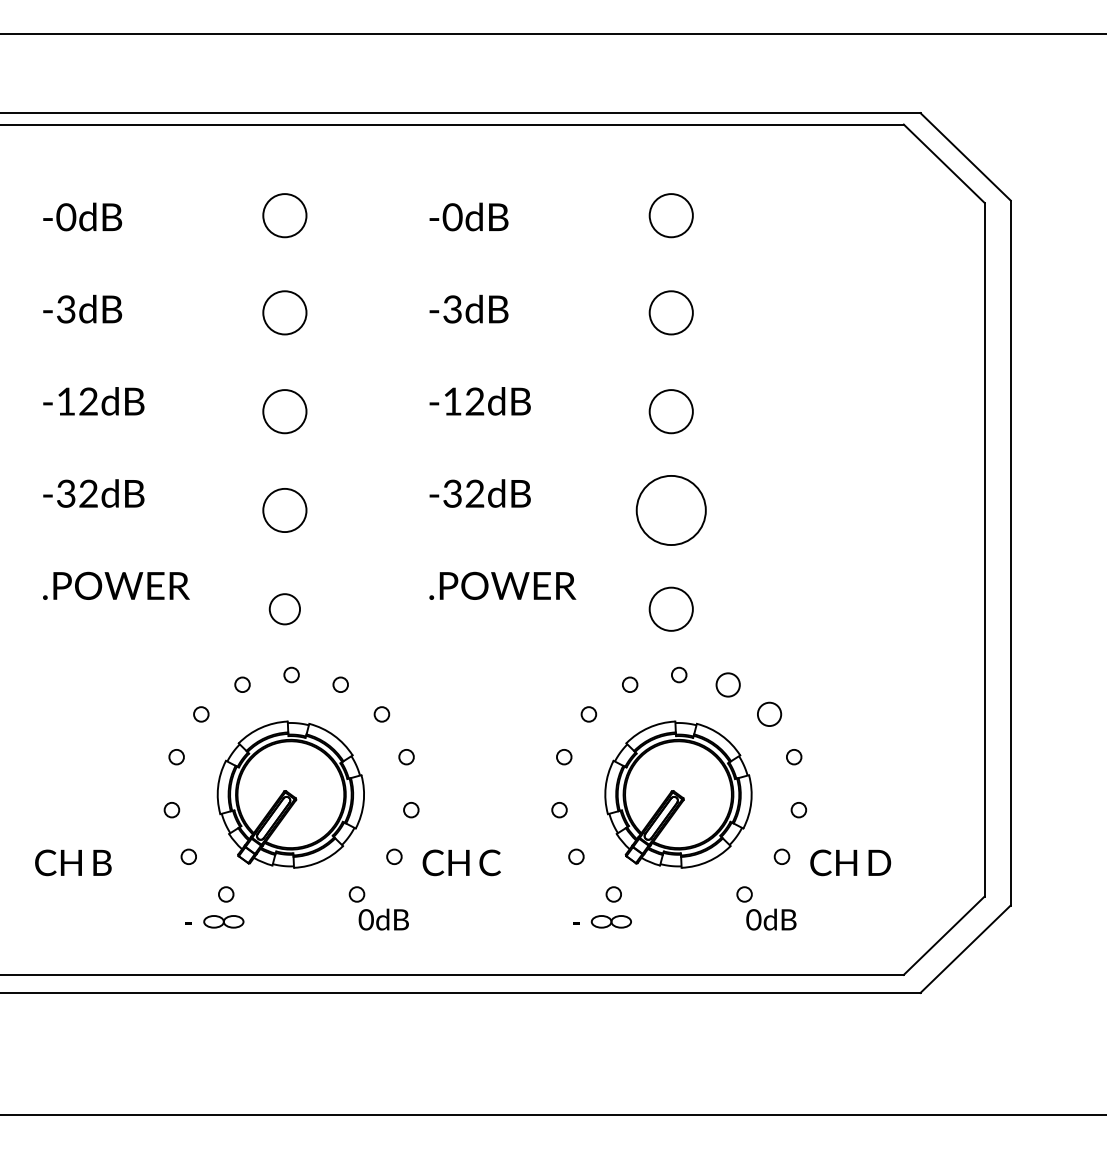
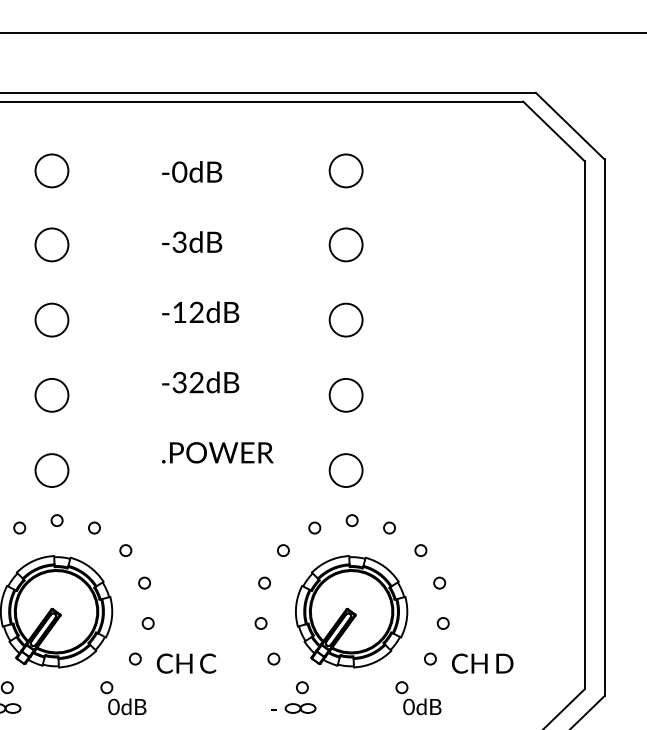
circle: (670, 510) -> (345, 395), size x0.62
circle: (284, 608) -> (51, 469), size x1.43
circle: (728, 684) -> (389, 527), size x0.62
circle: (769, 714) -> (420, 550), size x0.62

